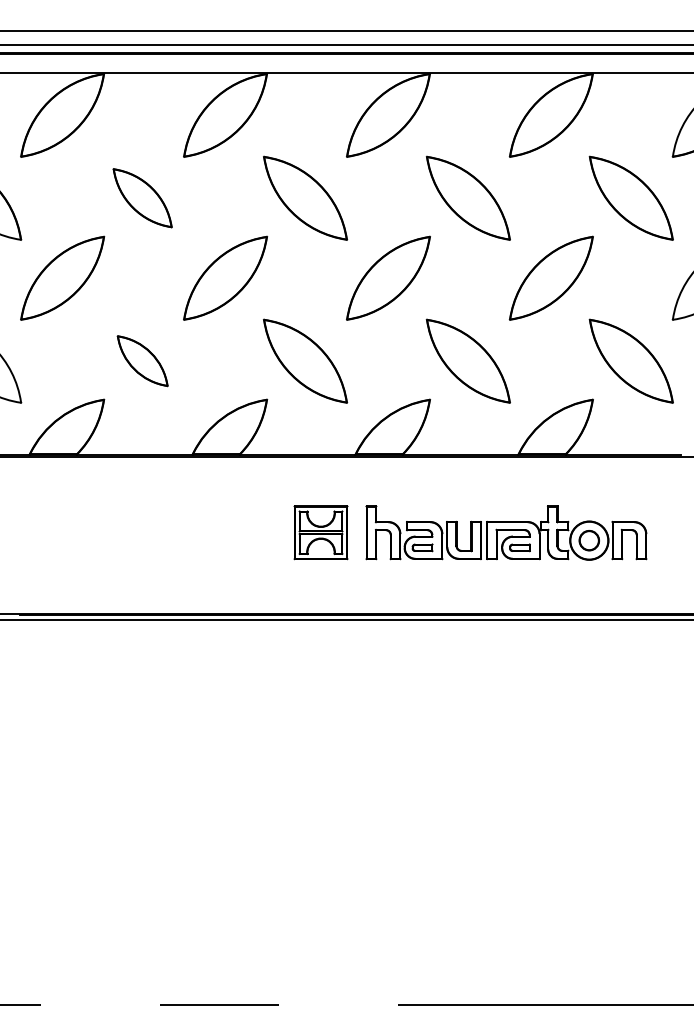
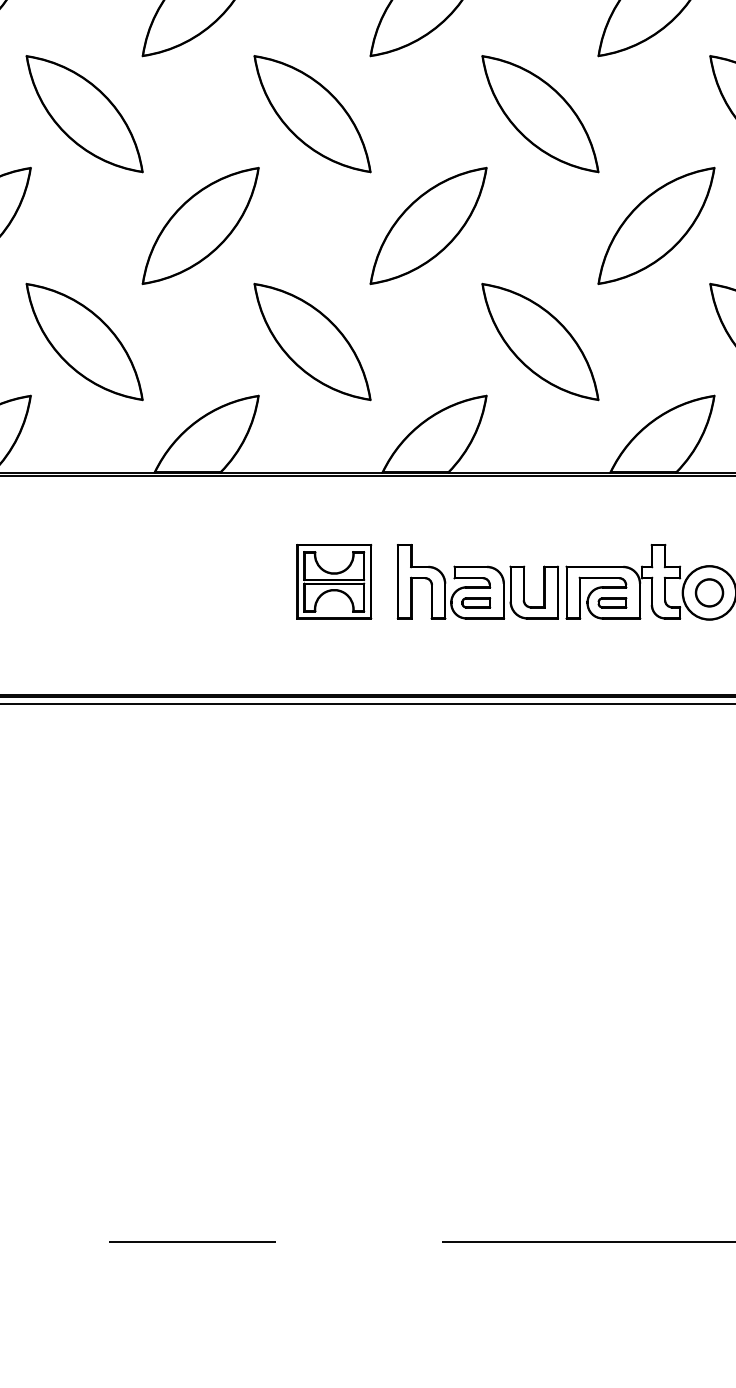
part: (142, 197) -> (84, 112), size x1.43
part: (142, 360) -> (84, 340), size x1.67

